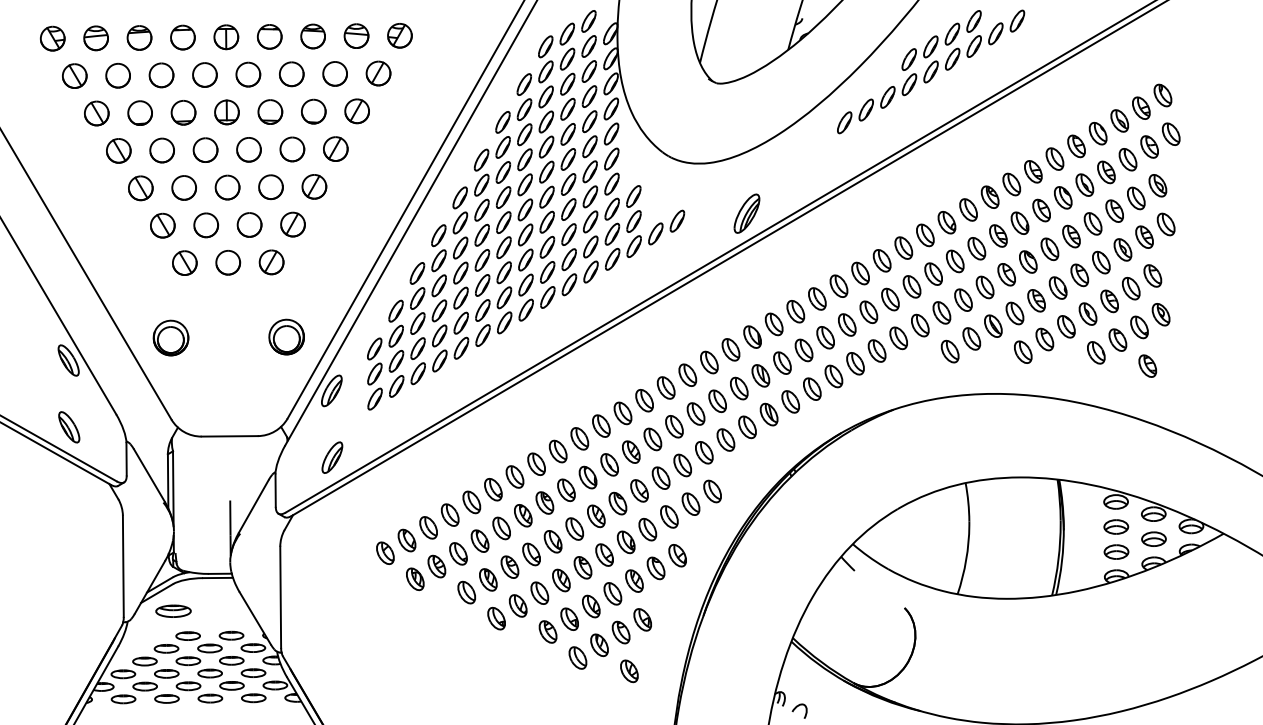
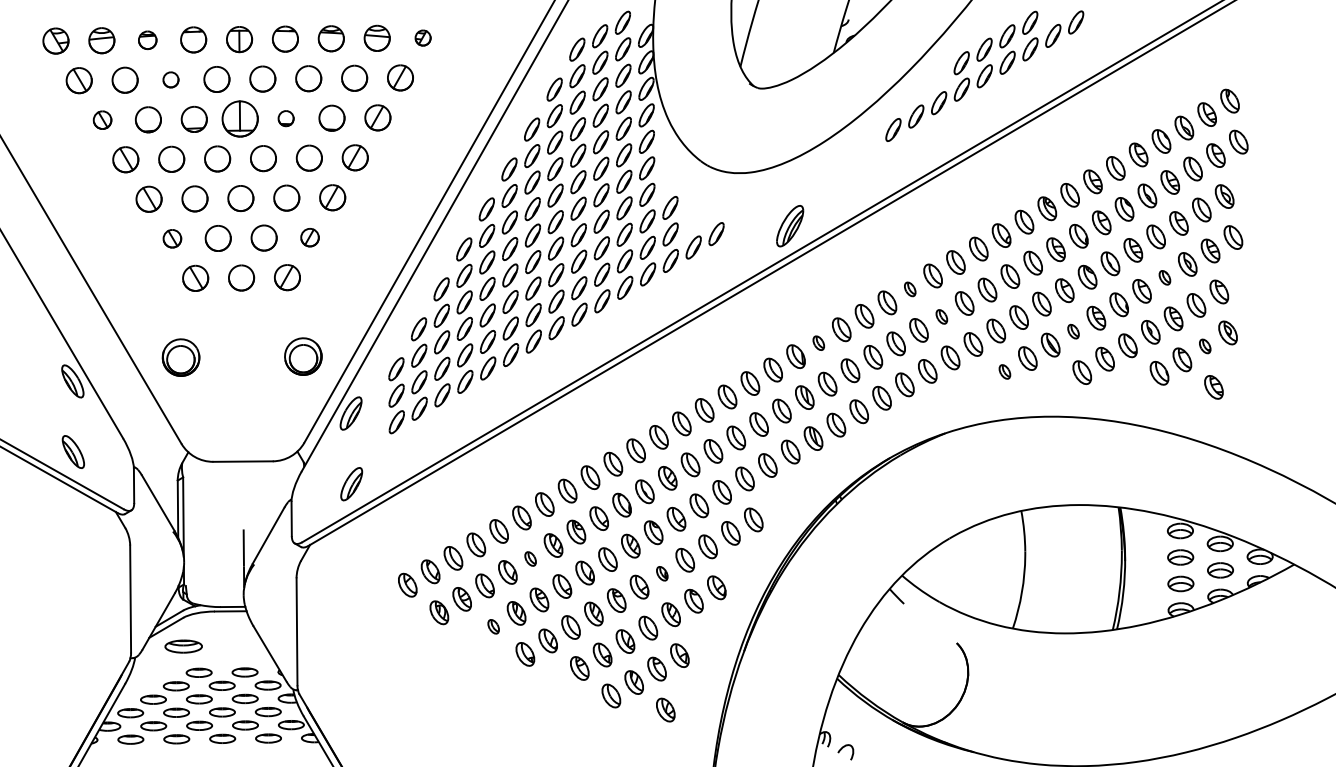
part: (399, 35) -> (422, 37), size x0.6
part: (139, 37) -> (147, 39), size x0.7
part: (161, 75) -> (170, 79), size x0.6
part: (270, 111) -> (286, 118), size x0.6
part: (226, 112) -> (239, 119), size x1.4
part: (96, 113) -> (102, 120), size x0.7
part: (292, 224) -> (309, 237), size x0.7
part: (162, 225) -> (172, 238), size x0.7
part: (1101, 262) -> (1165, 277), size x0.6
part: (860, 273) -> (910, 289), size x0.6
part: (890, 299) -> (941, 316), size x0.6
part: (1014, 313) -> (1073, 331), size x0.6
part: (773, 324) -> (818, 343), size x0.6
part: (1139, 327) -> (1205, 346), size x0.6
part: (949, 351) -> (1004, 371), size x0.6
part: (501, 528) -> (530, 559), size x0.6
part: (625, 542) -> (661, 573), size x0.6
part: (466, 592) -> (493, 626), size x0.6

